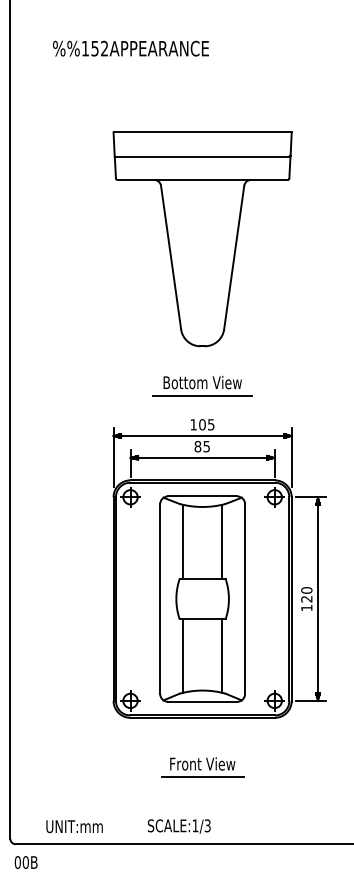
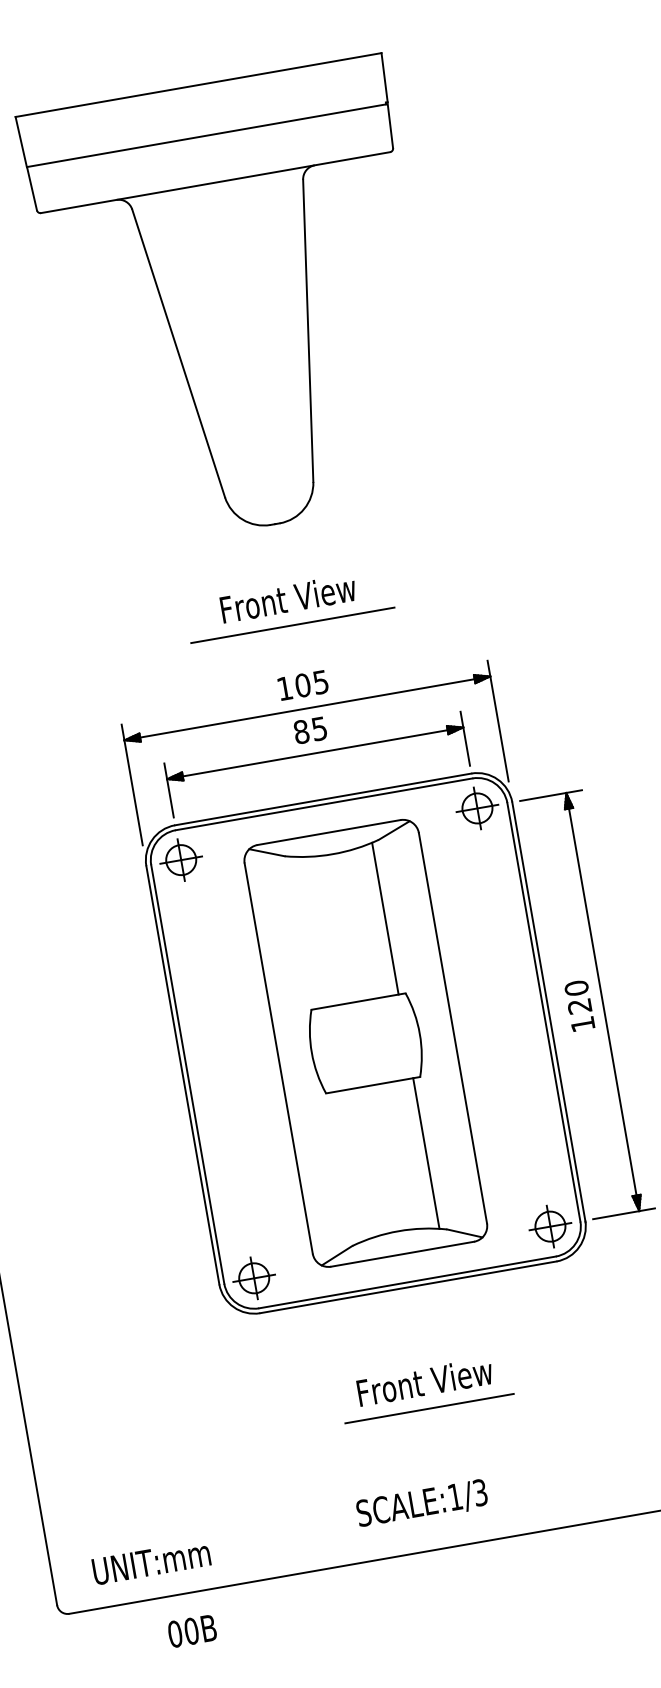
text: (202, 382) -> (287, 598), Bottom View -> Front View
line: (183, 541) -> (305, 931), removed
line: (183, 655) -> (346, 1166), removed
text: (74, 826) -> (151, 1562), moved
text: (179, 826) -> (422, 1504), moved
text: (25, 862) -> (190, 1631), moved

